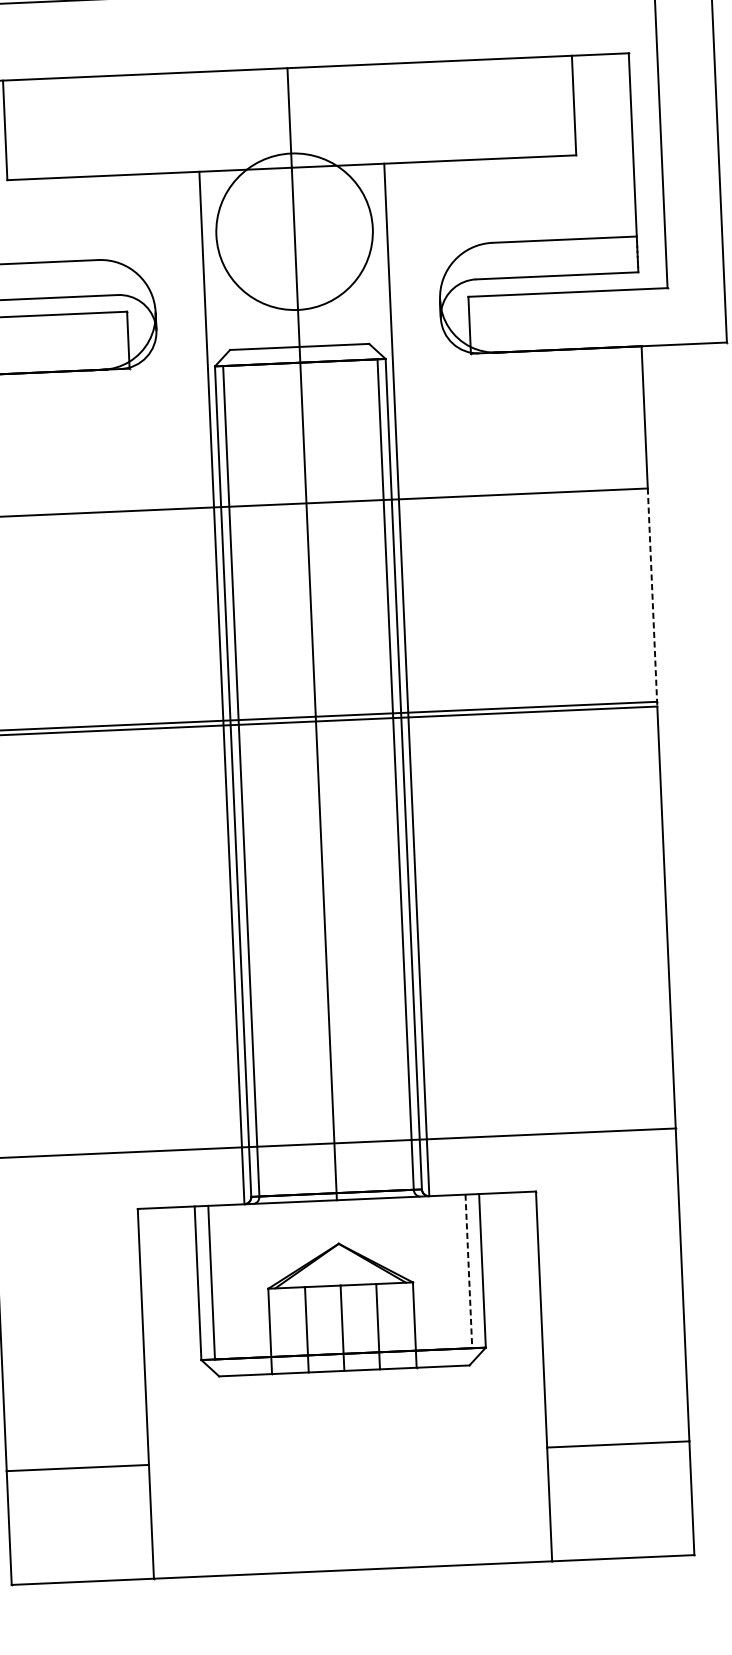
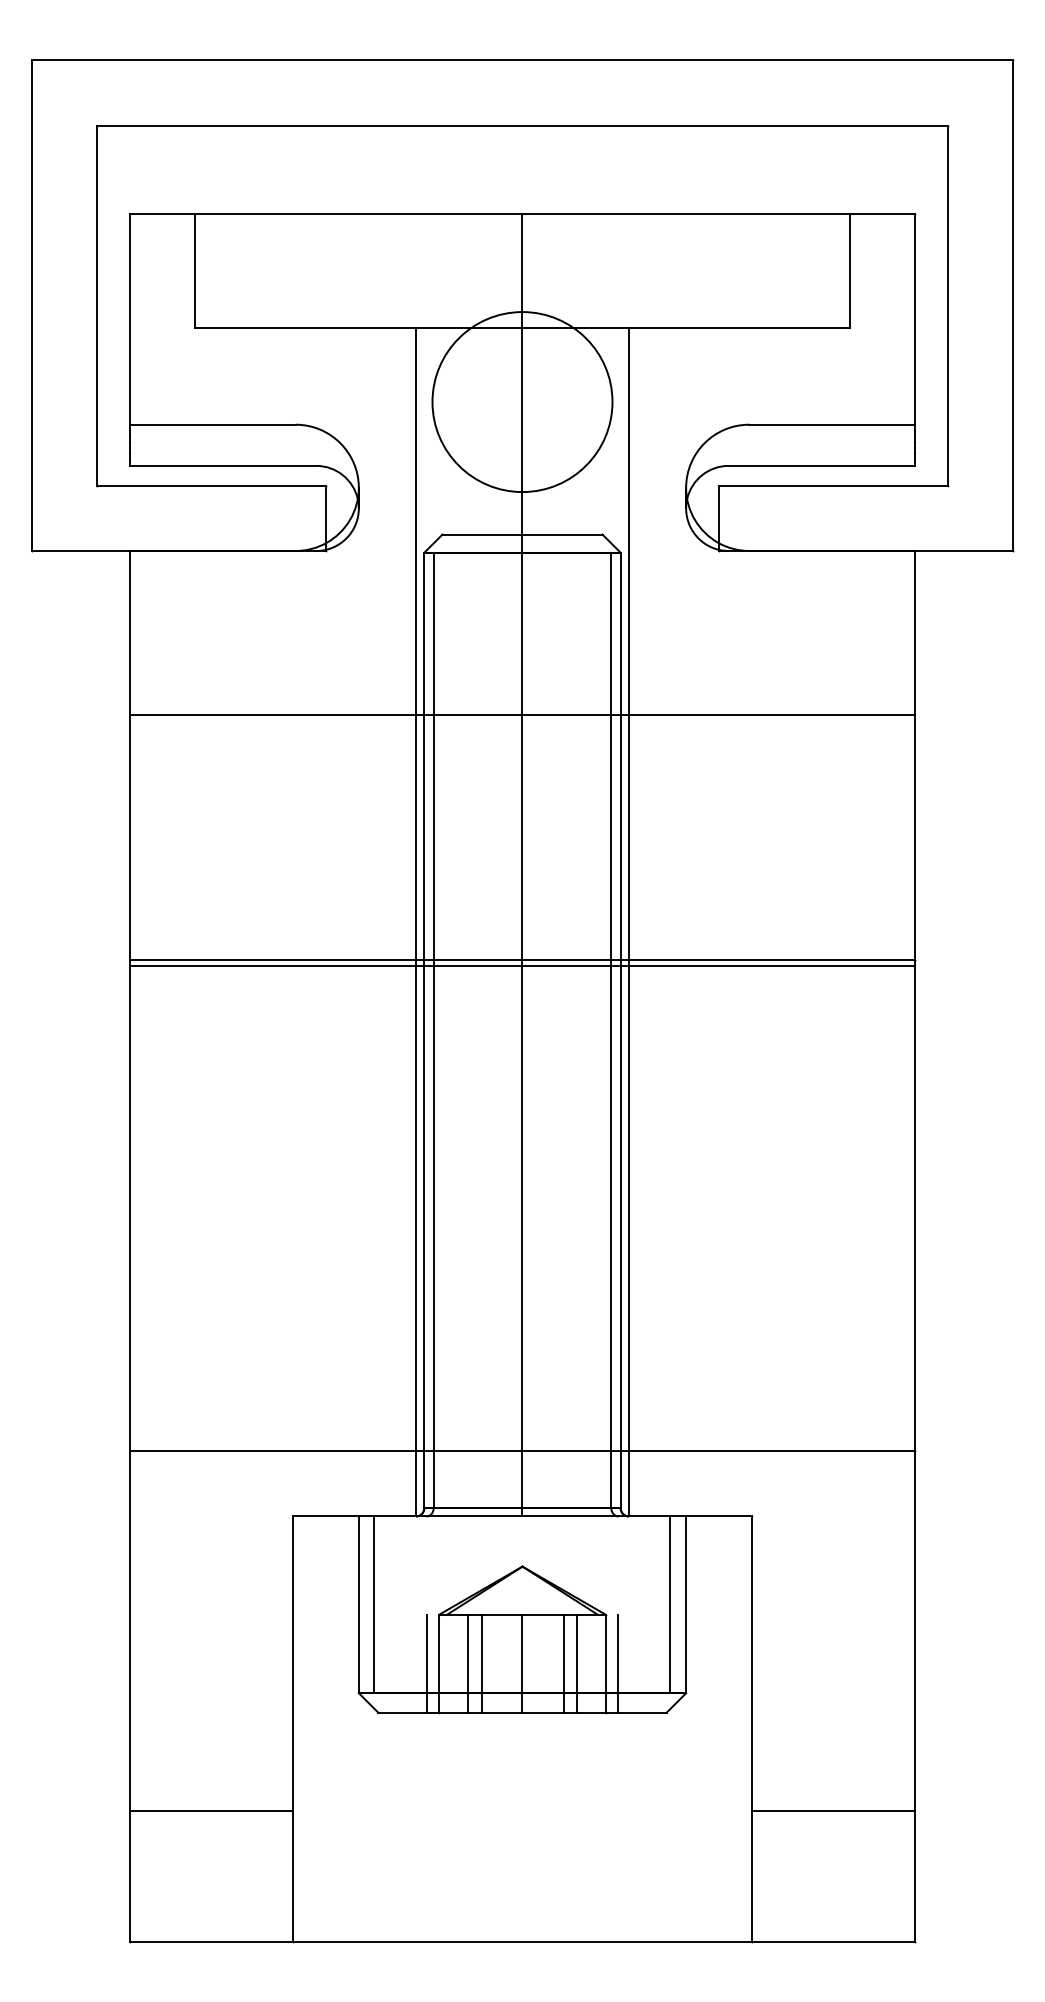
line: (652, 597) -> (915, 840), dashed -> solid
line: (468, 1272) -> (670, 1605), dashed -> solid
line: (425, 1324) -> (618, 1663), added
line: (390, 1325) -> (577, 1663), added
line: (294, 1330) -> (467, 1663), added
line: (259, 1331) -> (426, 1663), added

